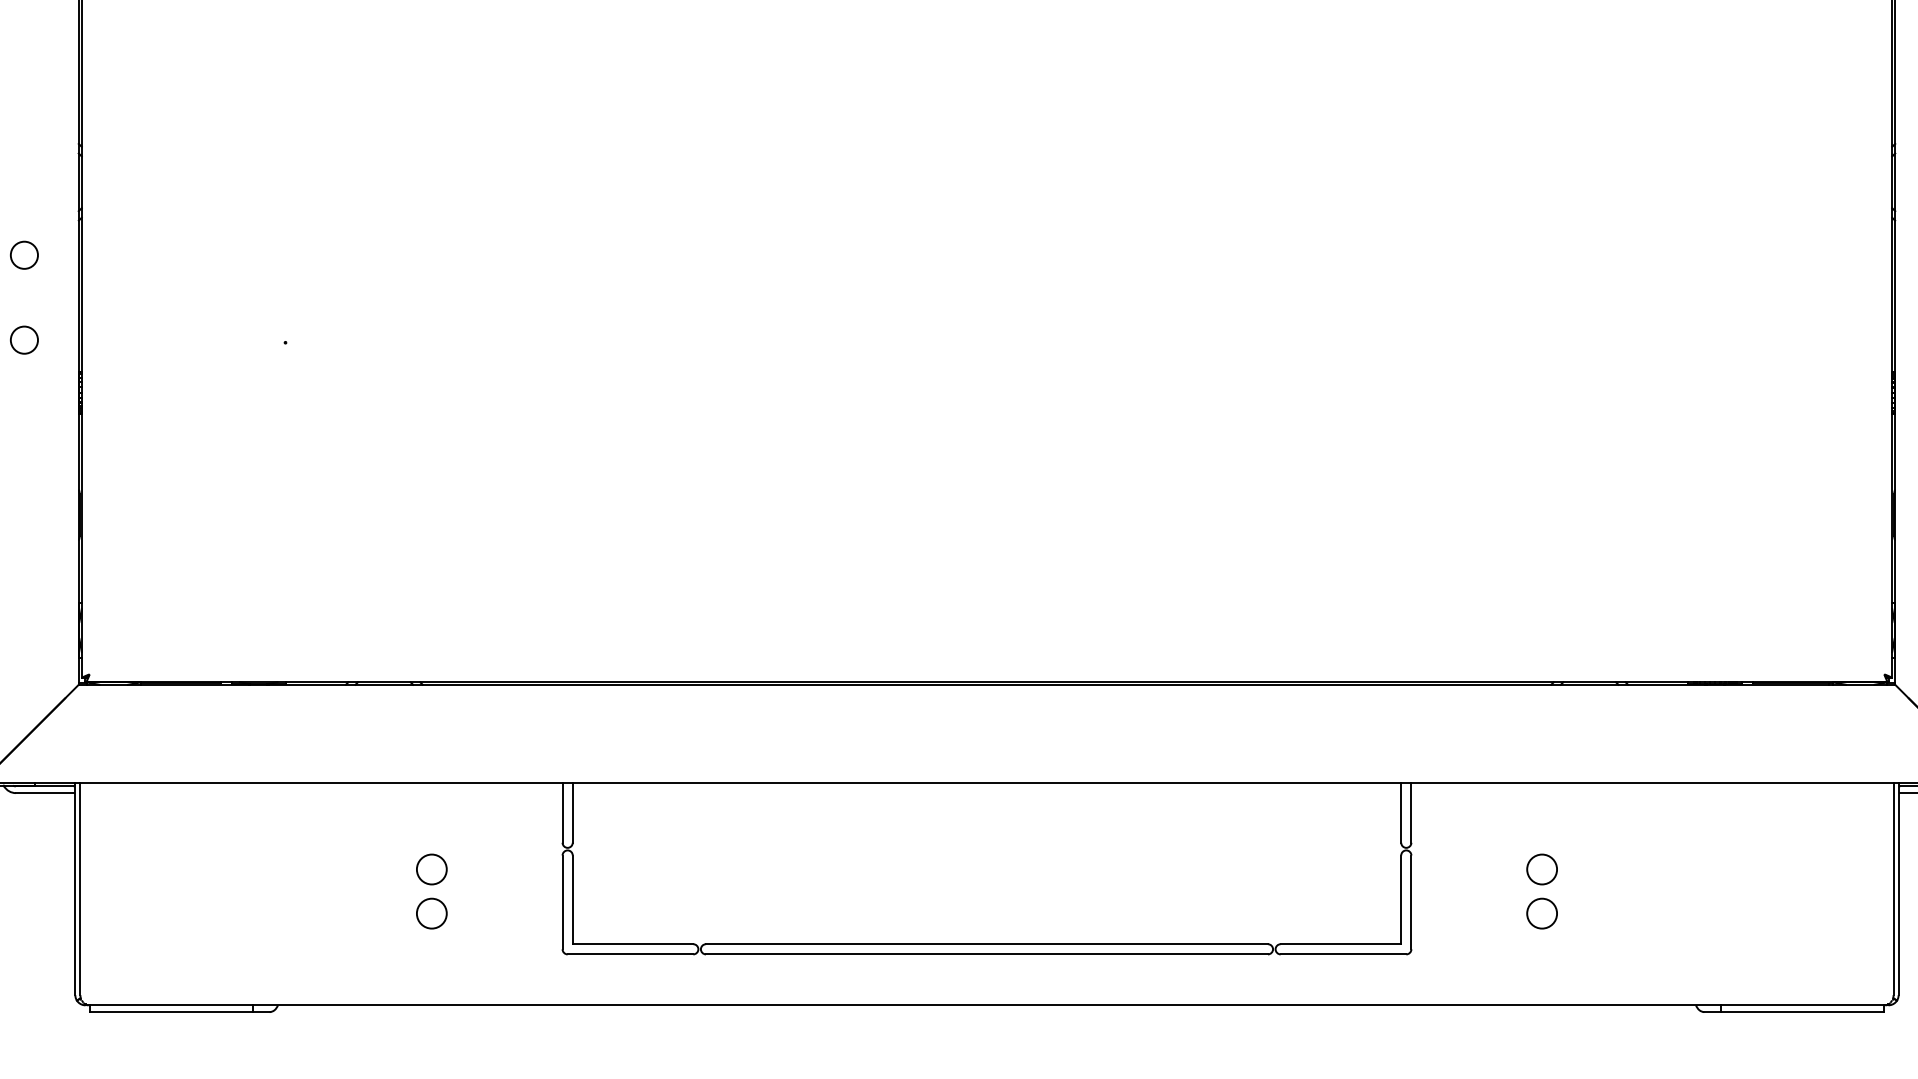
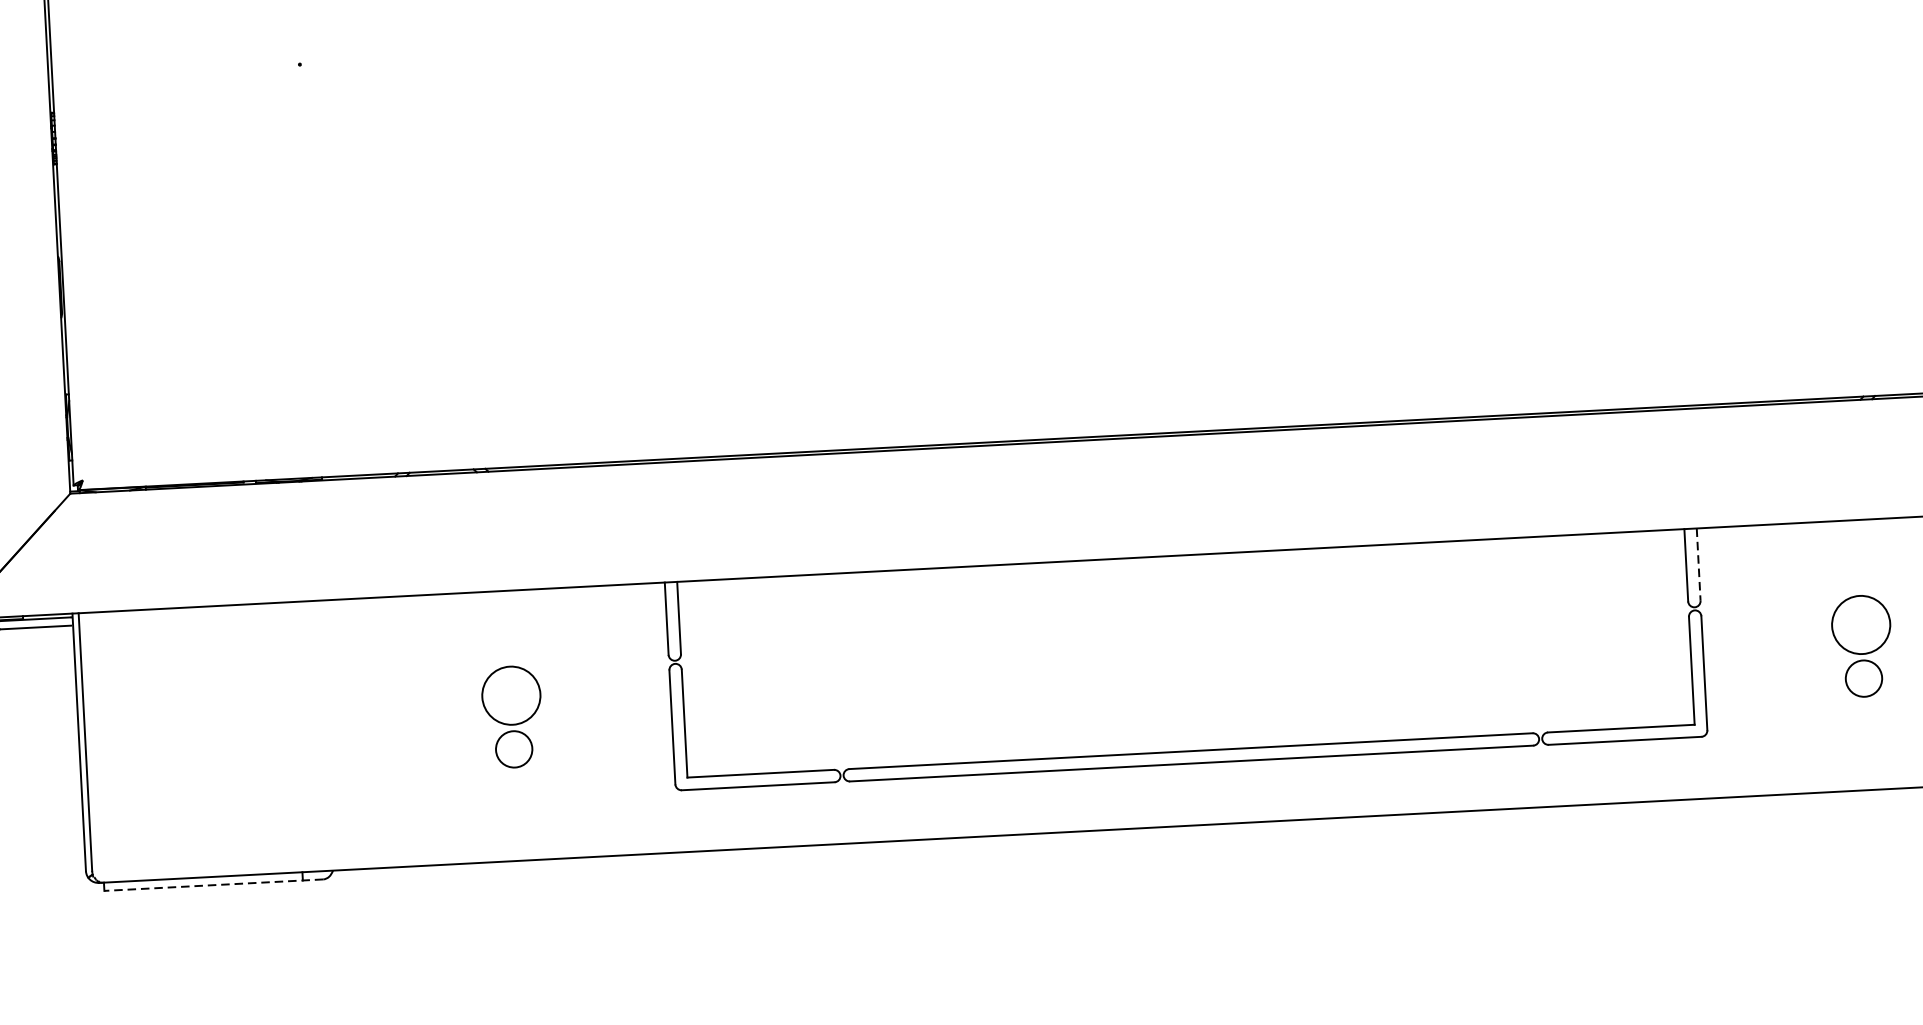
line: (1411, 813) -> (1698, 565), solid -> dashed
circle: (431, 869) -> (510, 695), size x1.6
circle: (1542, 869) -> (1861, 624), size x1.6
line: (179, 1012) -> (213, 885), solid -> dashed

